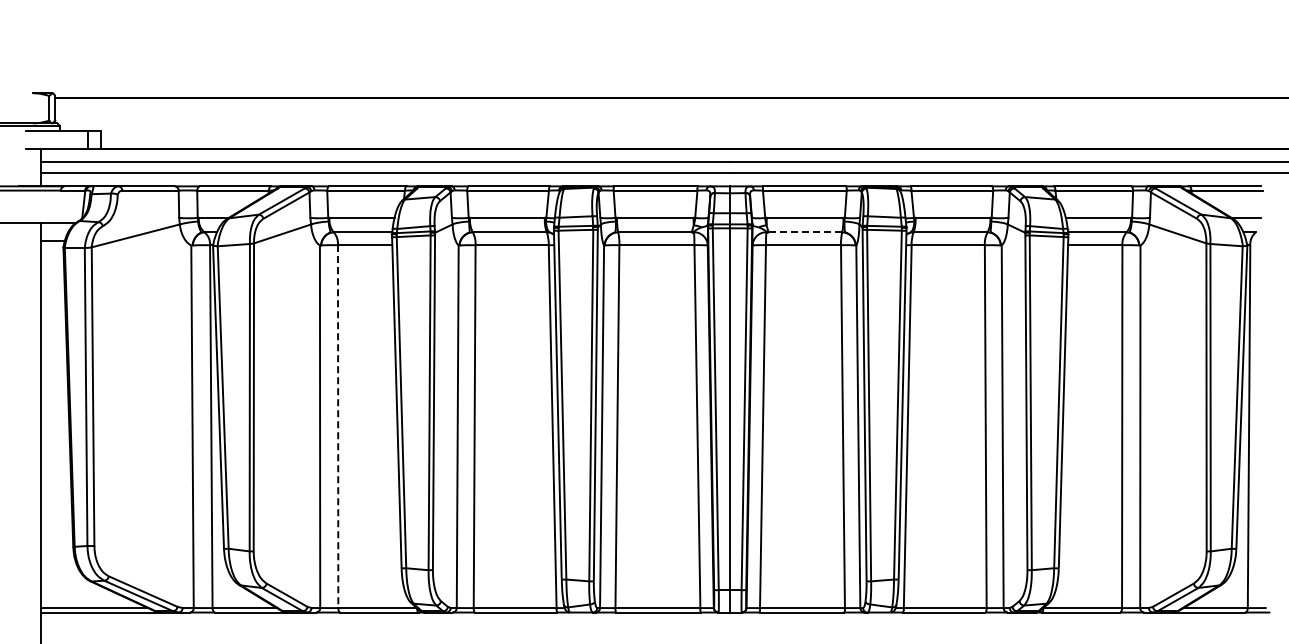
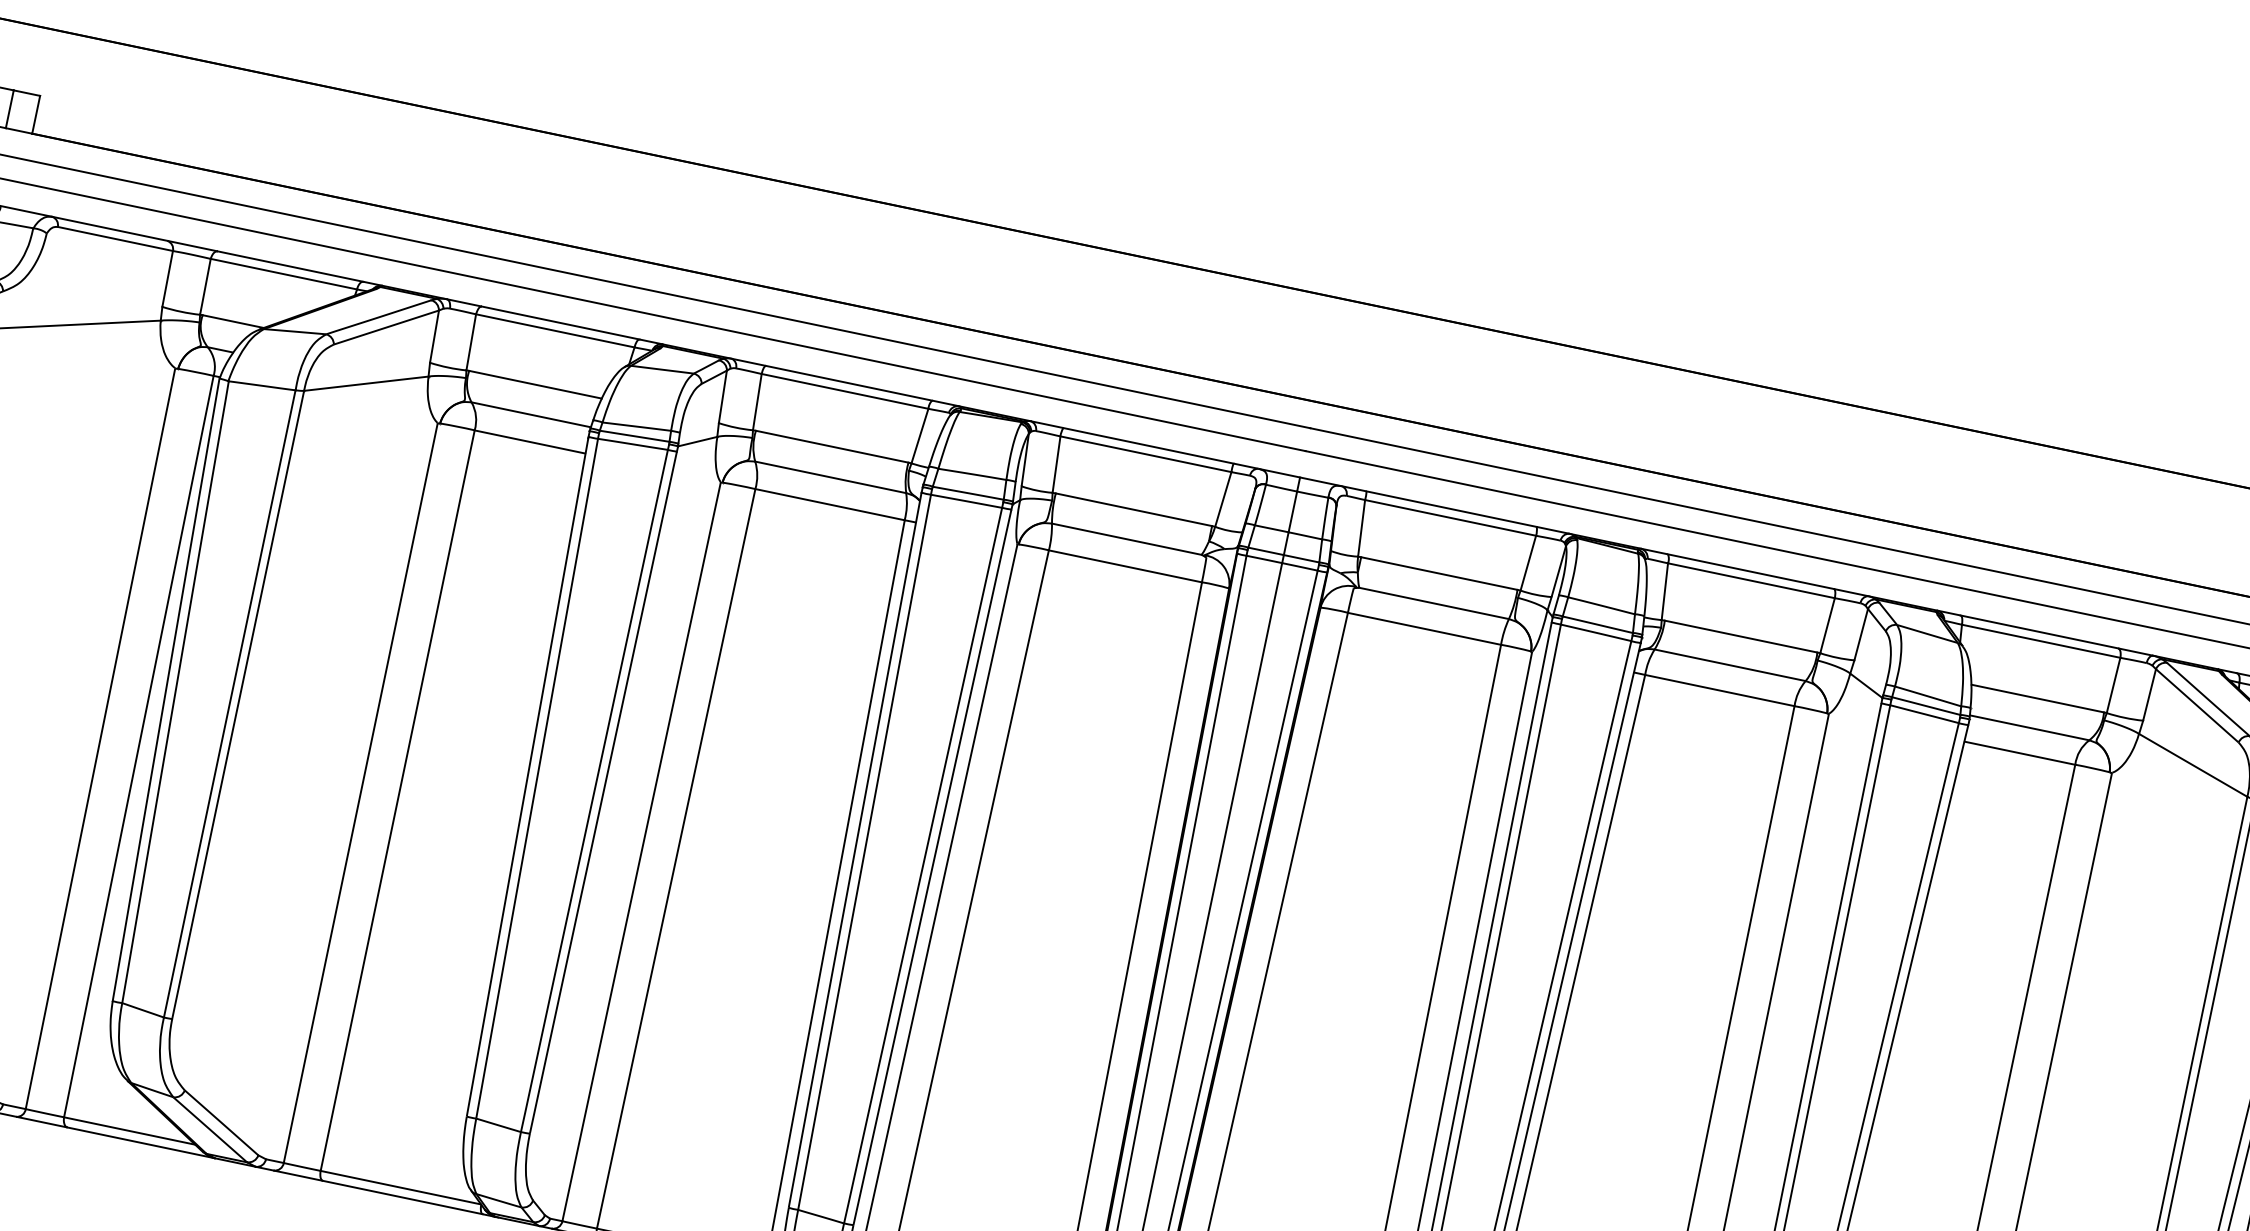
line: (805, 232) -> (1434, 603), dashed -> solid
line: (338, 425) -> (398, 798), dashed -> solid

